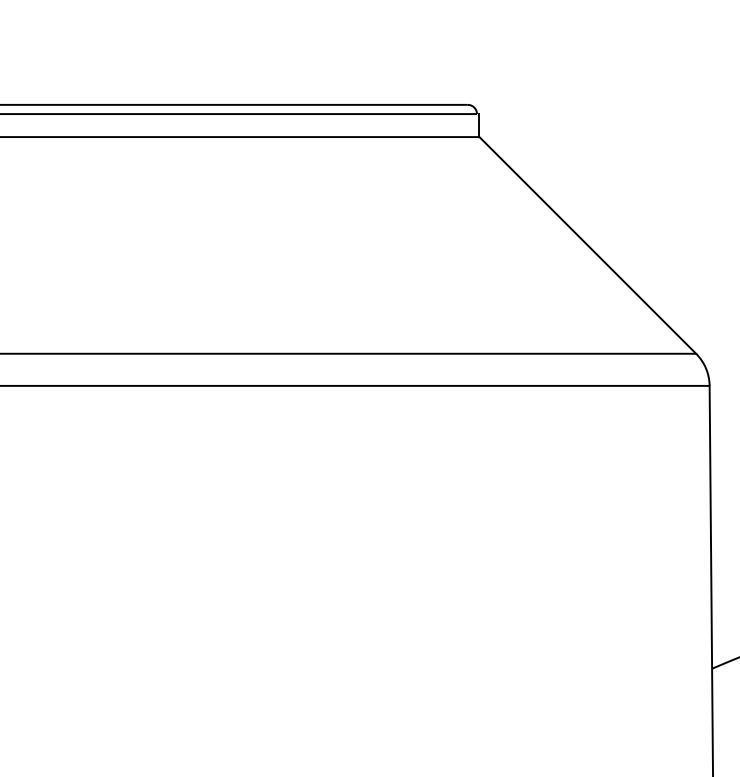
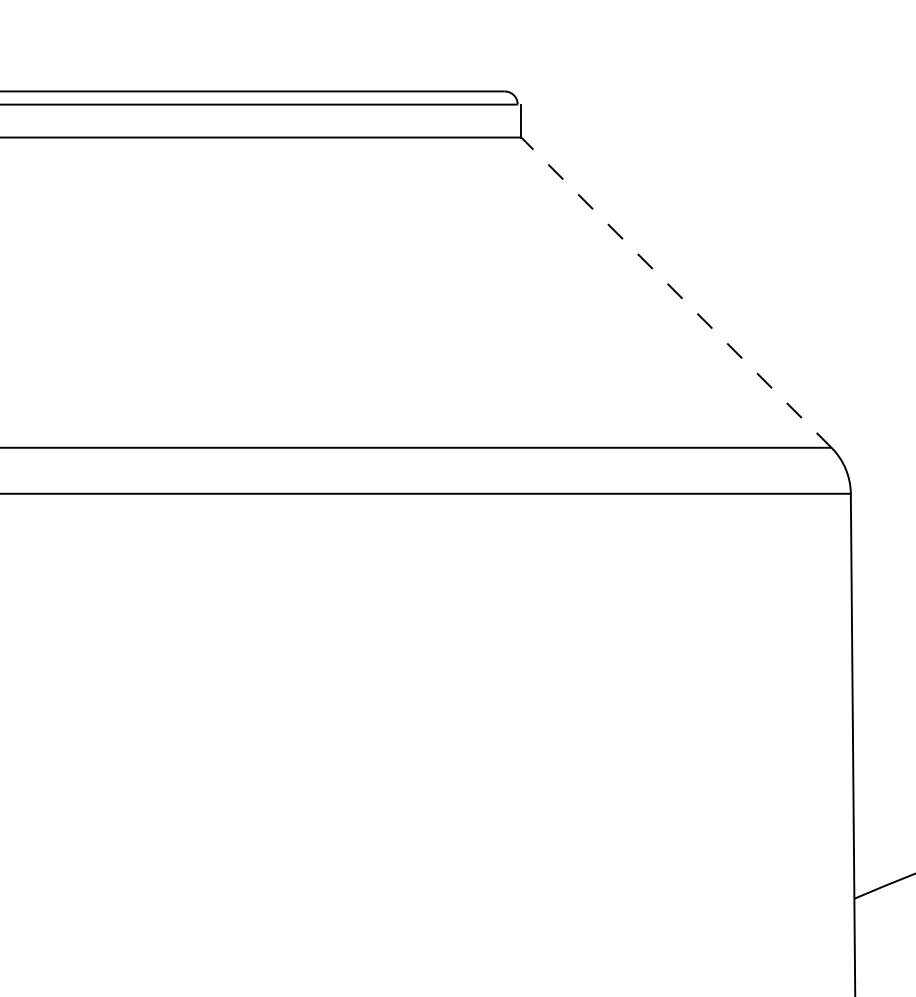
line: (587, 245) -> (675, 292), solid -> dashed

